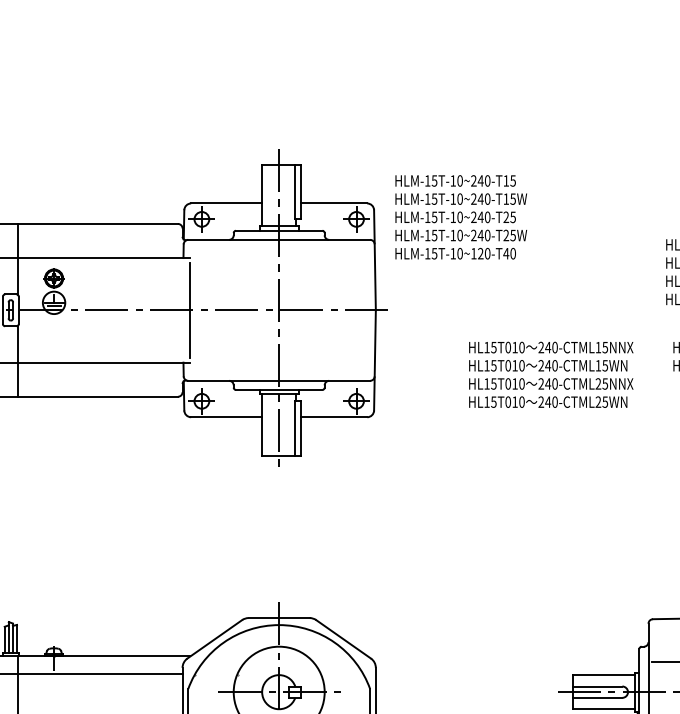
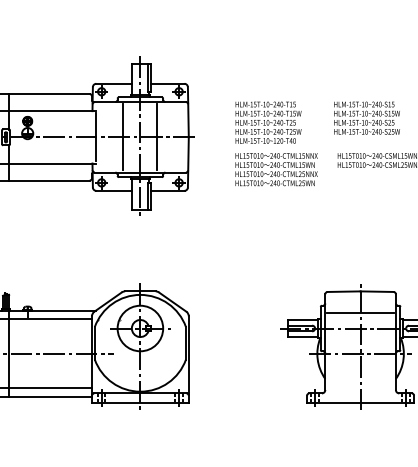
text: (461, 216) -> (268, 122), moved
line: (245, 310) -> (123, 137), added
line: (313, 310) -> (157, 137), added

